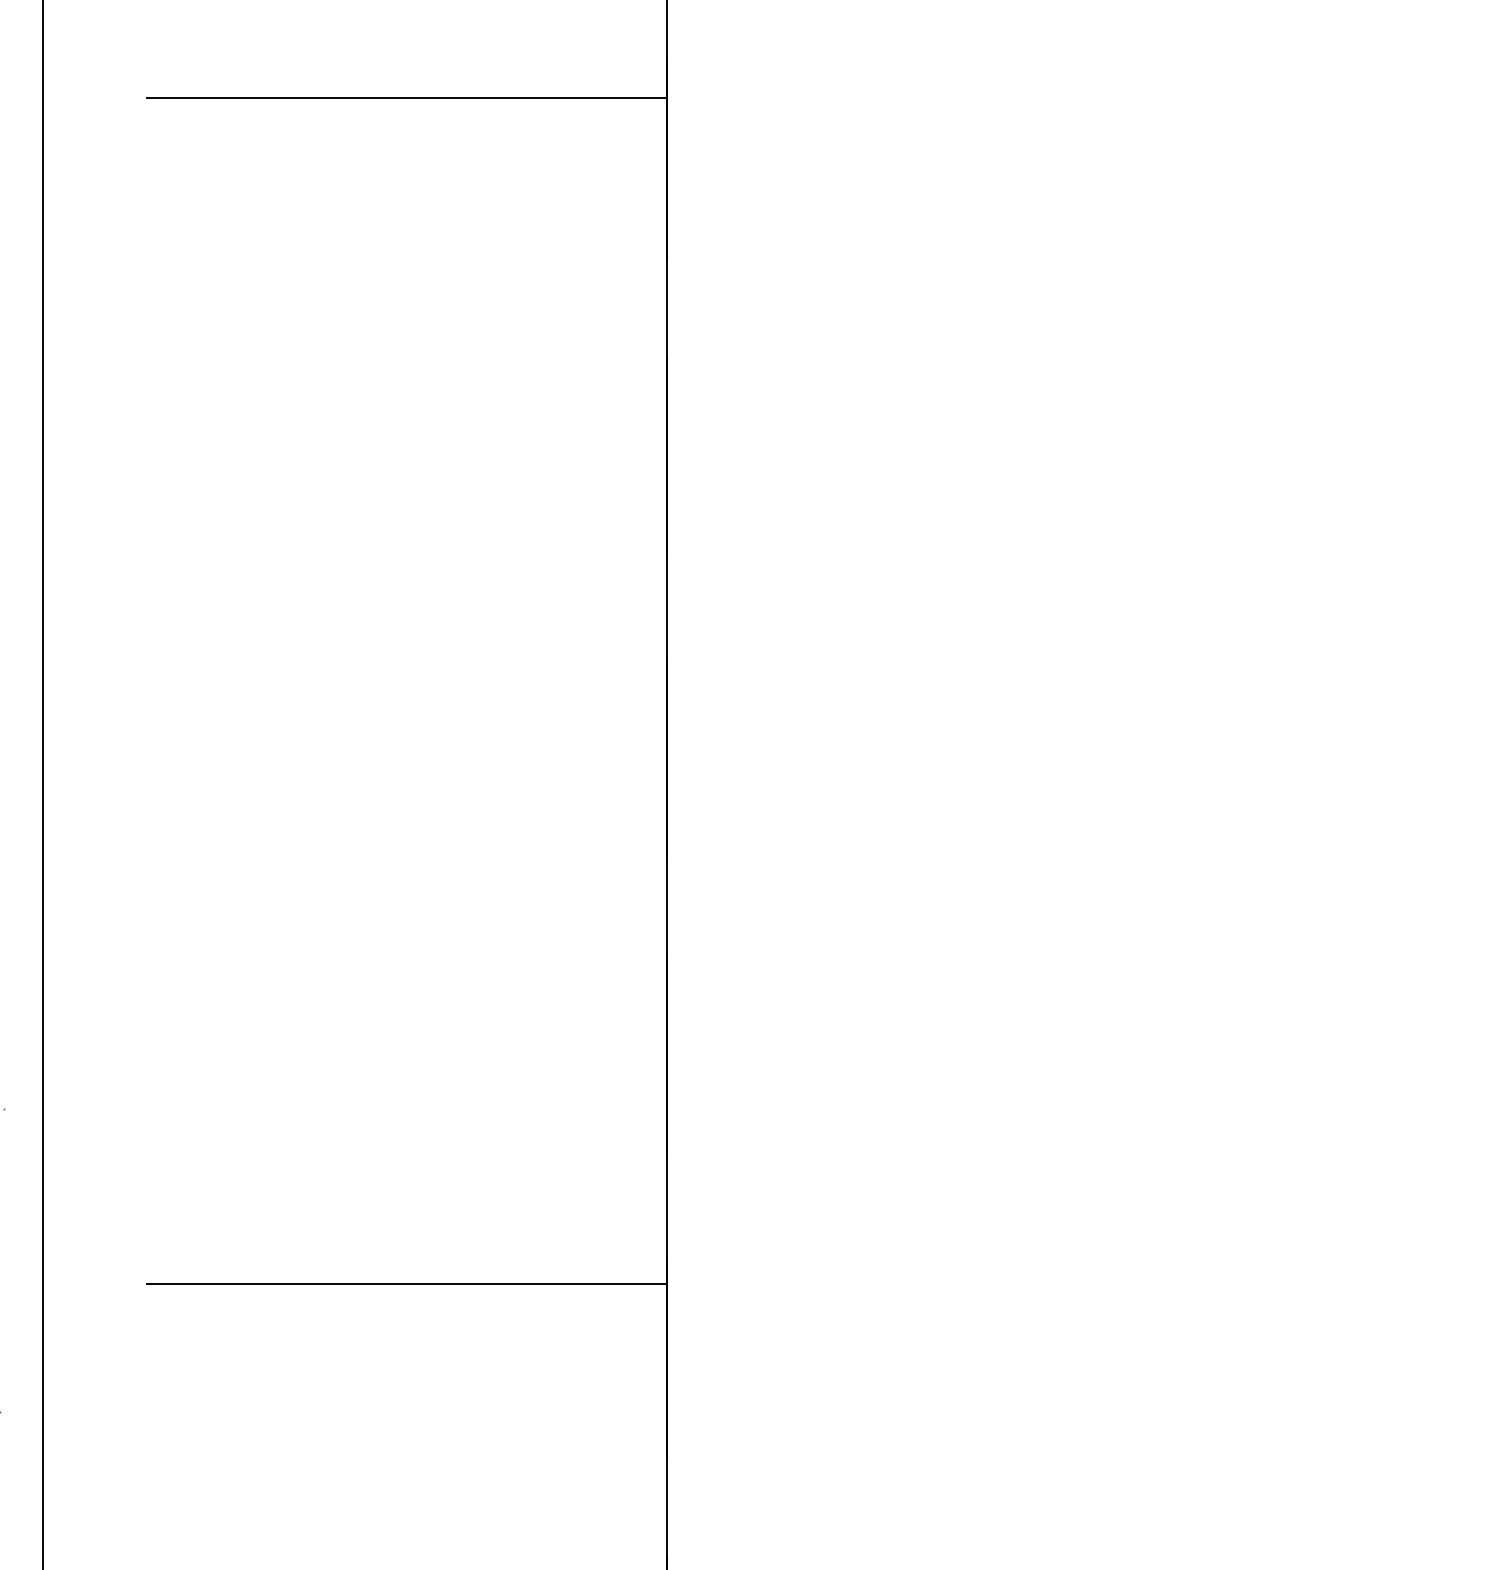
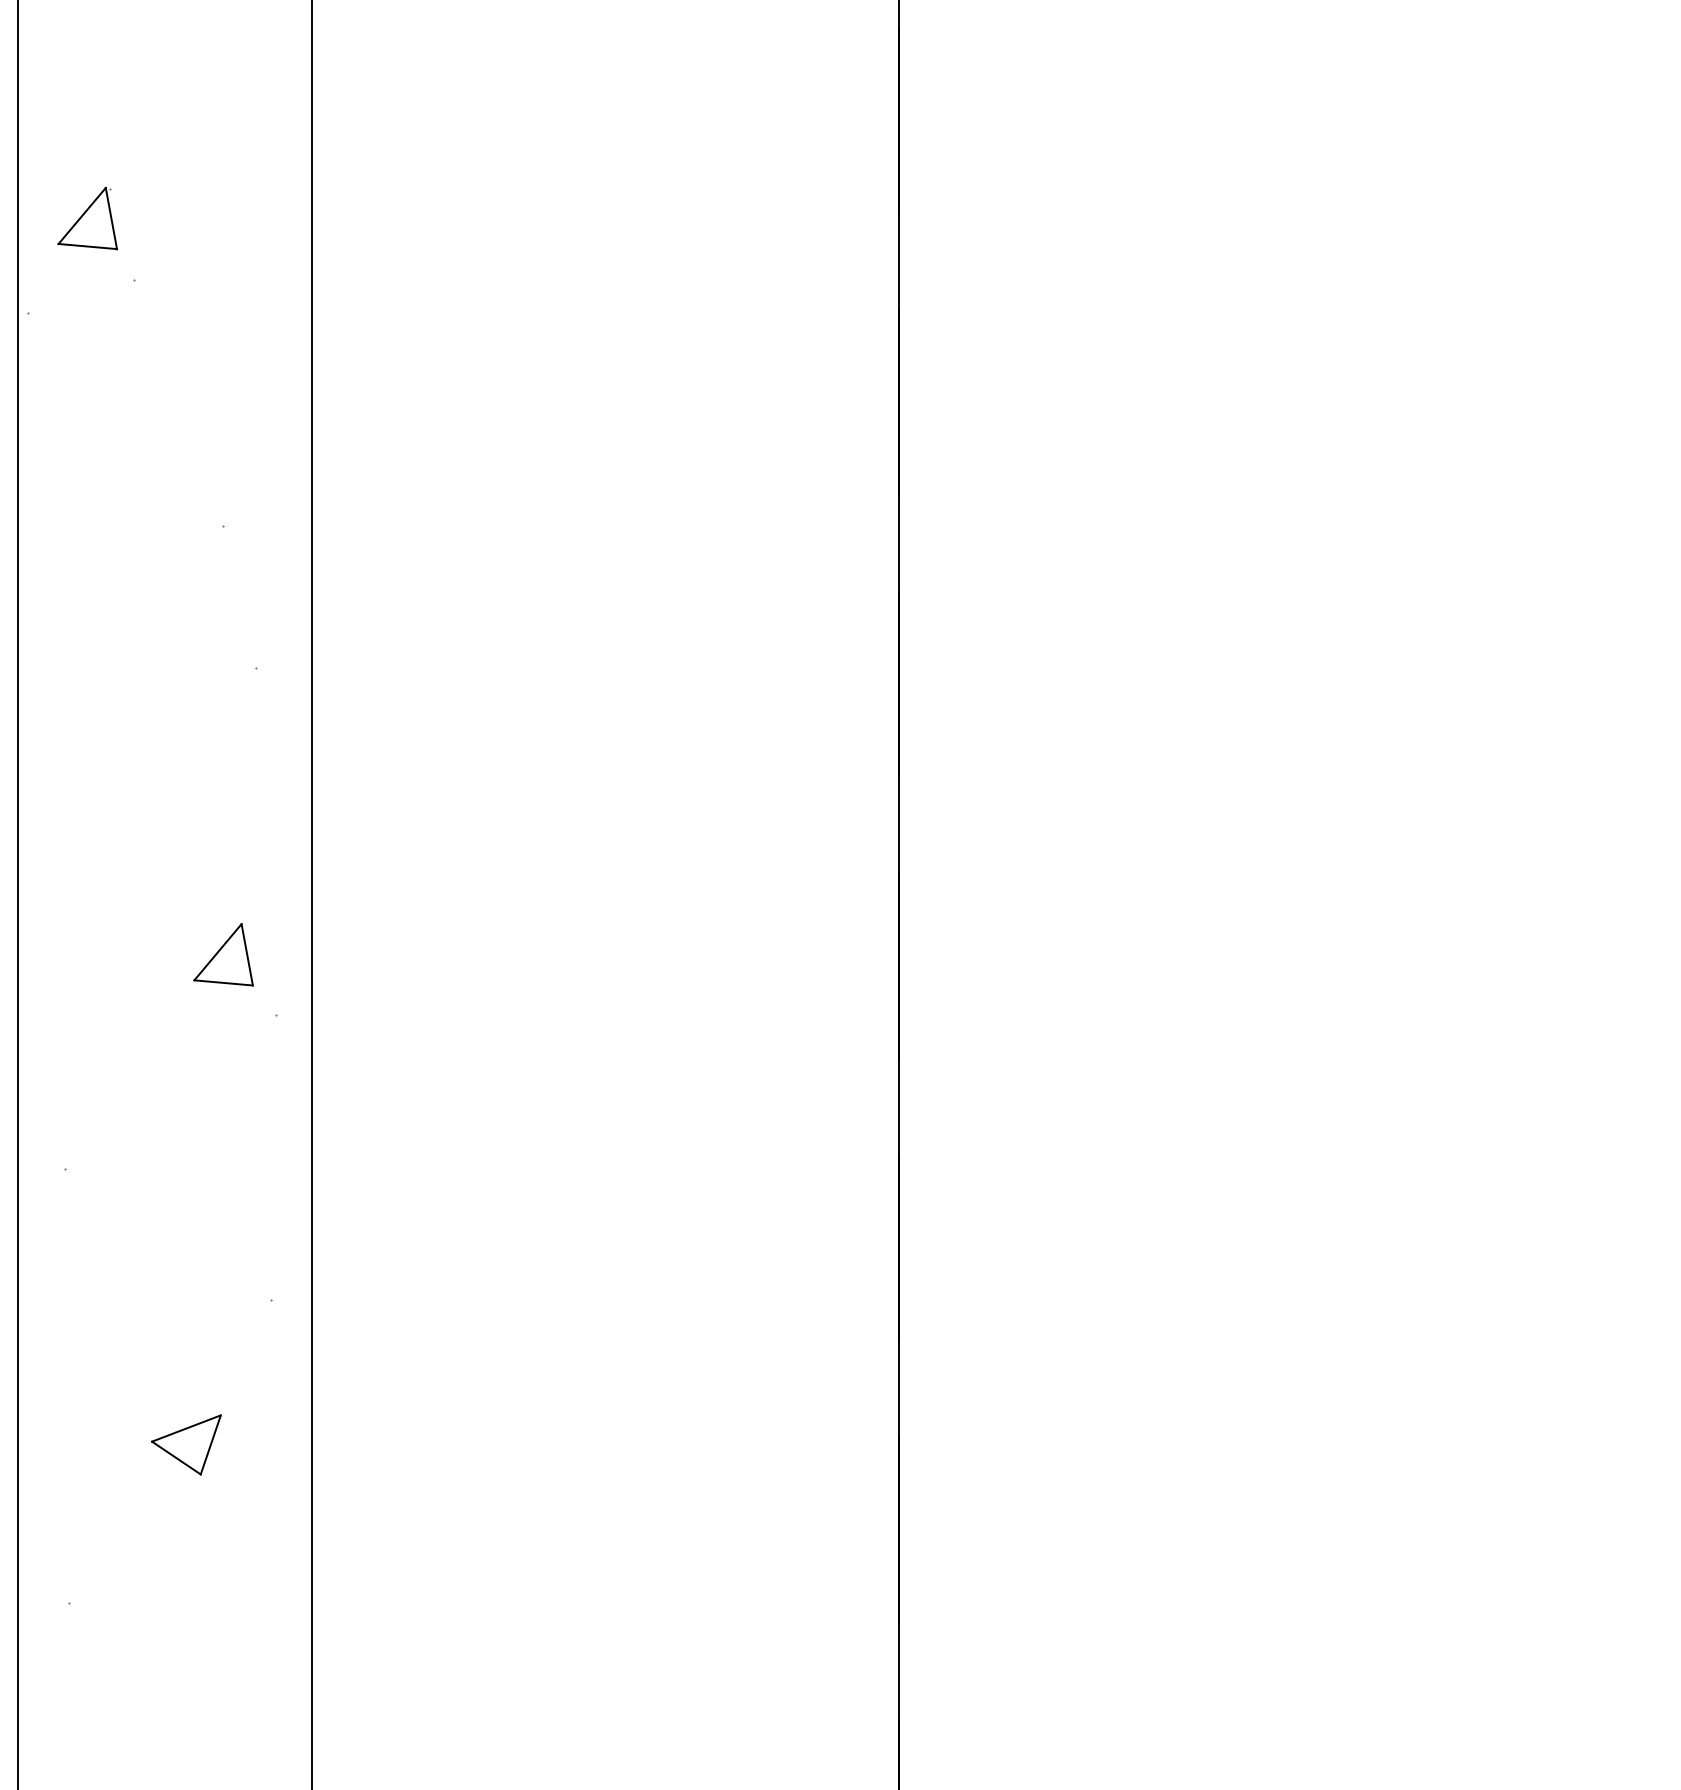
line: (406, 98) -> (654, 63), removed
line: (406, 1283) -> (654, 1179), removed

